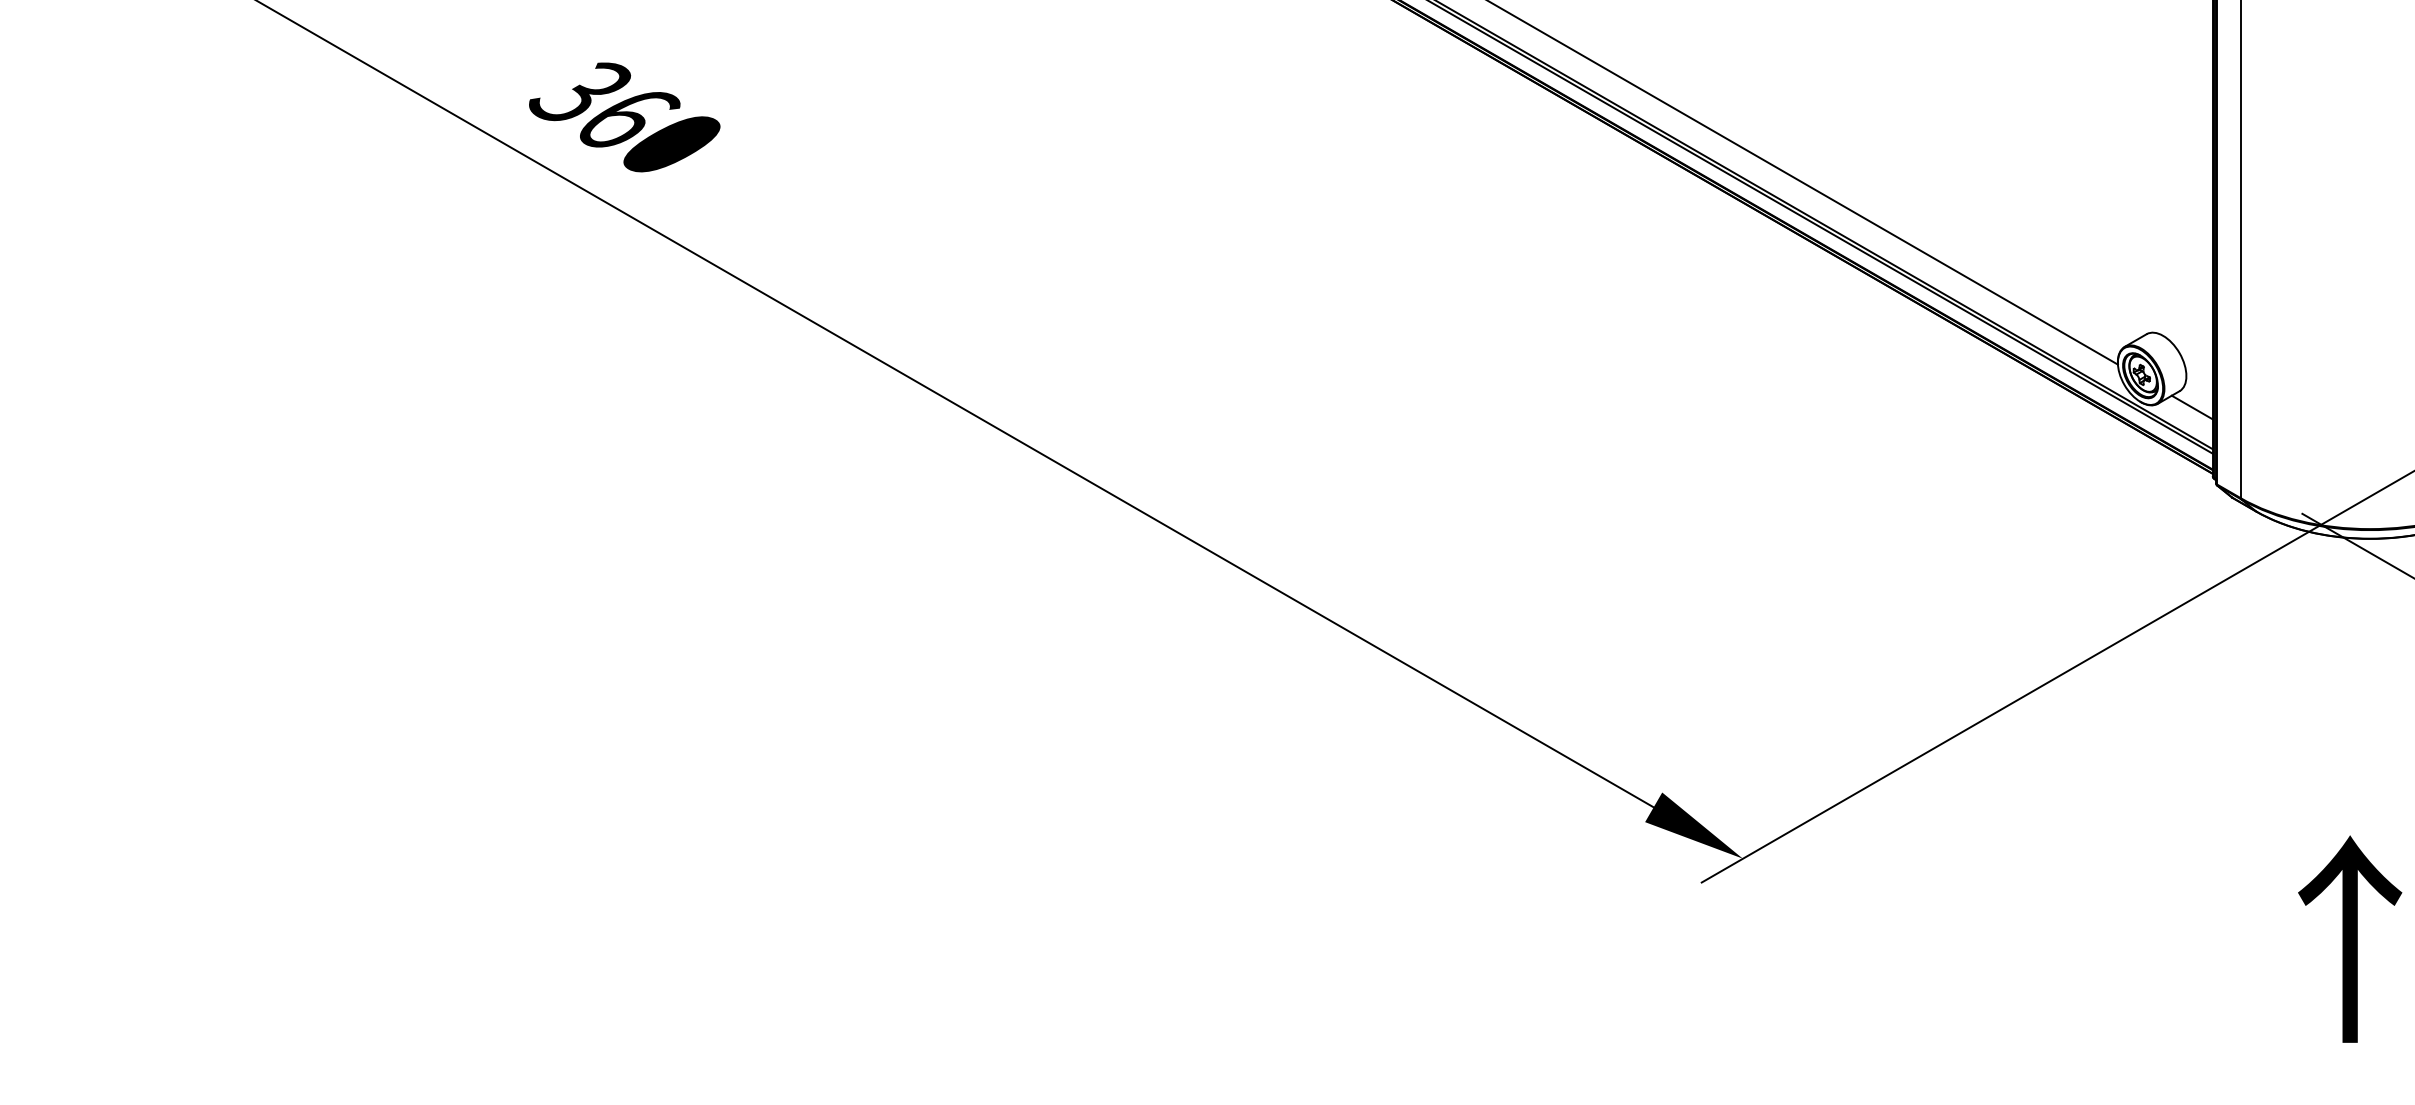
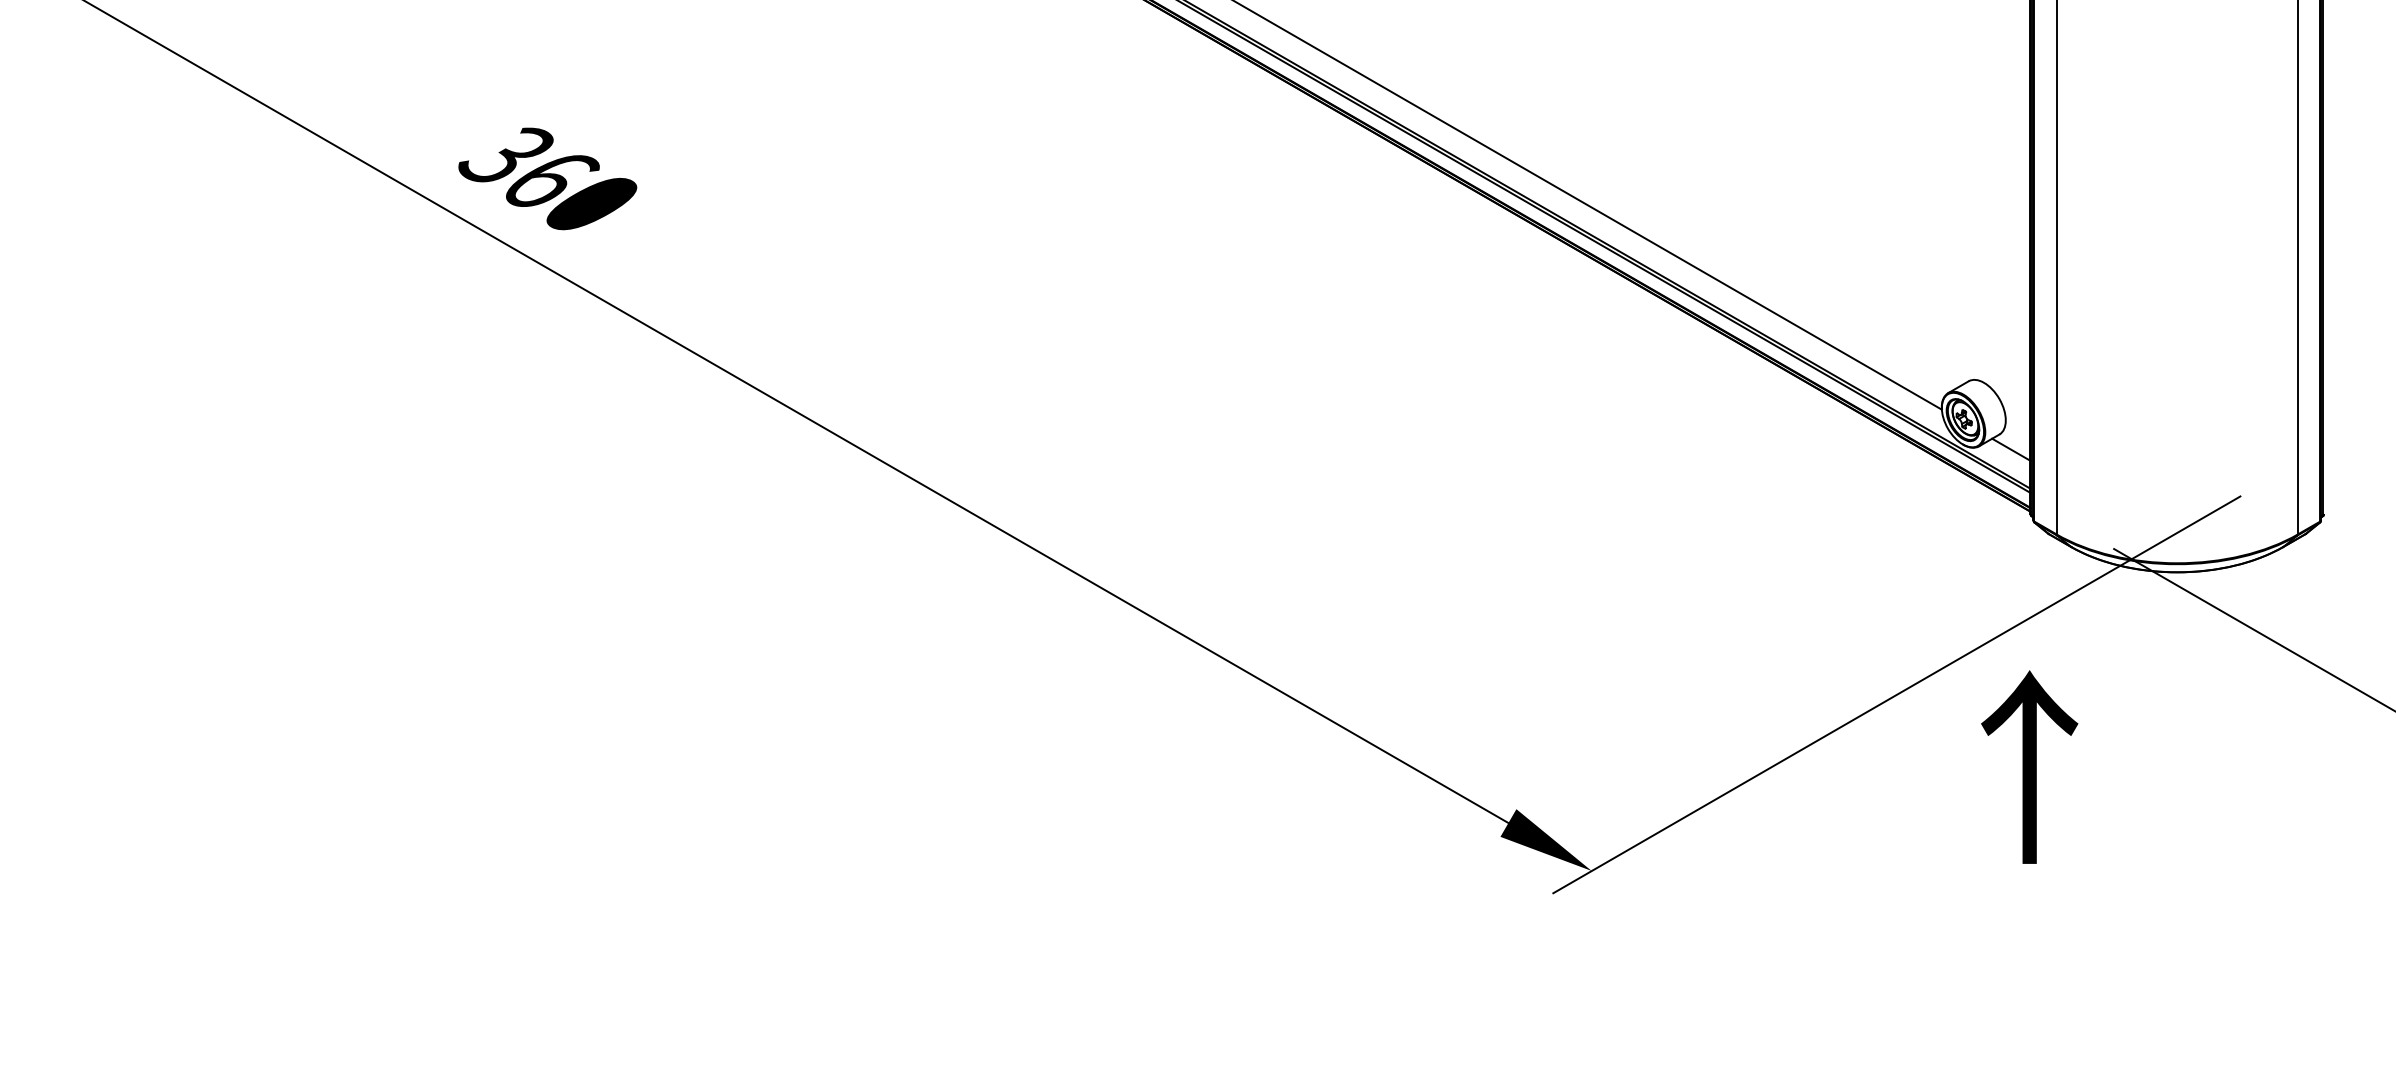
text: (2349, 938) -> (2029, 766), moved

